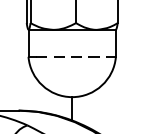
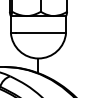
line: (76, 57) -> (41, 33), dashed -> solid

